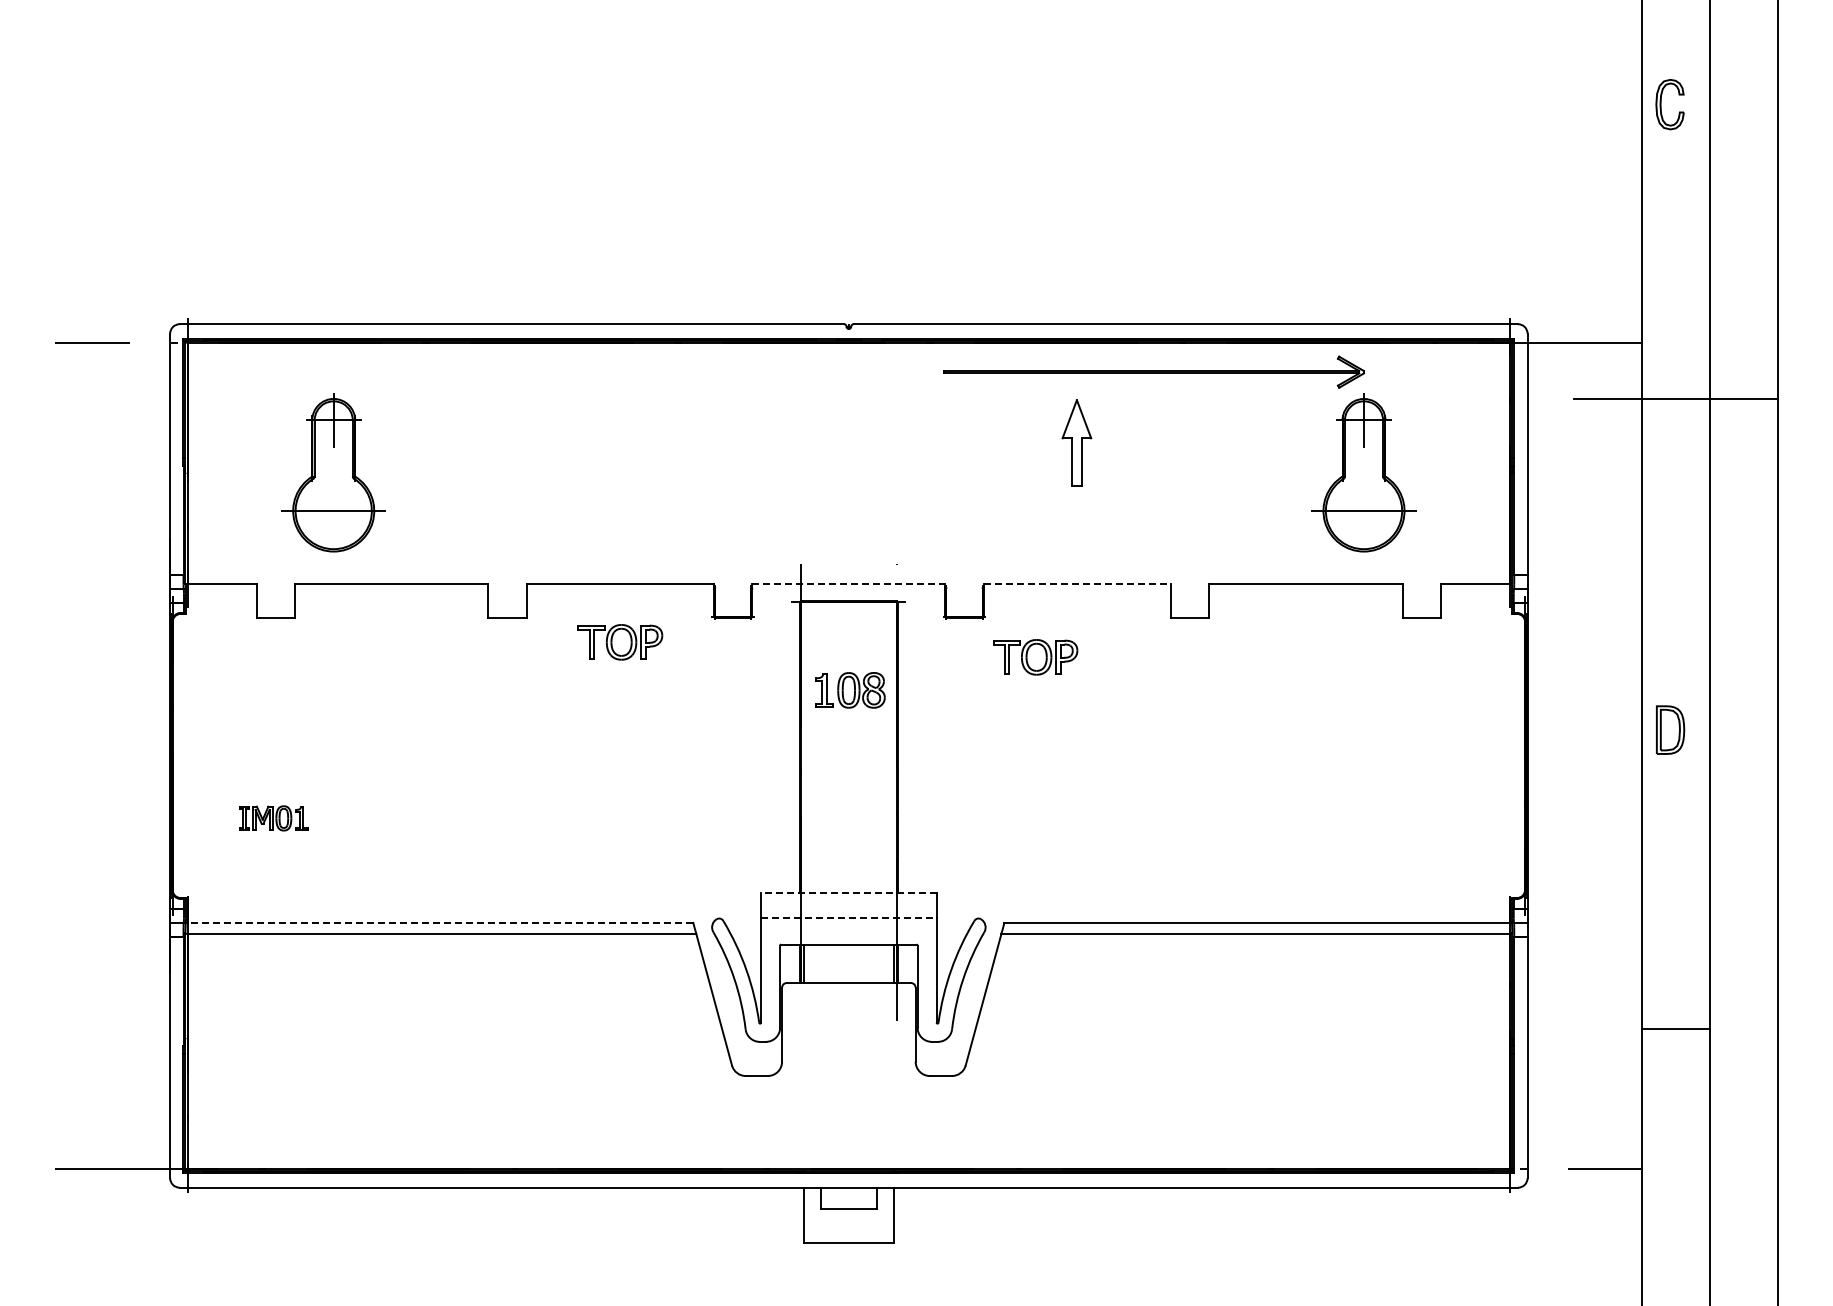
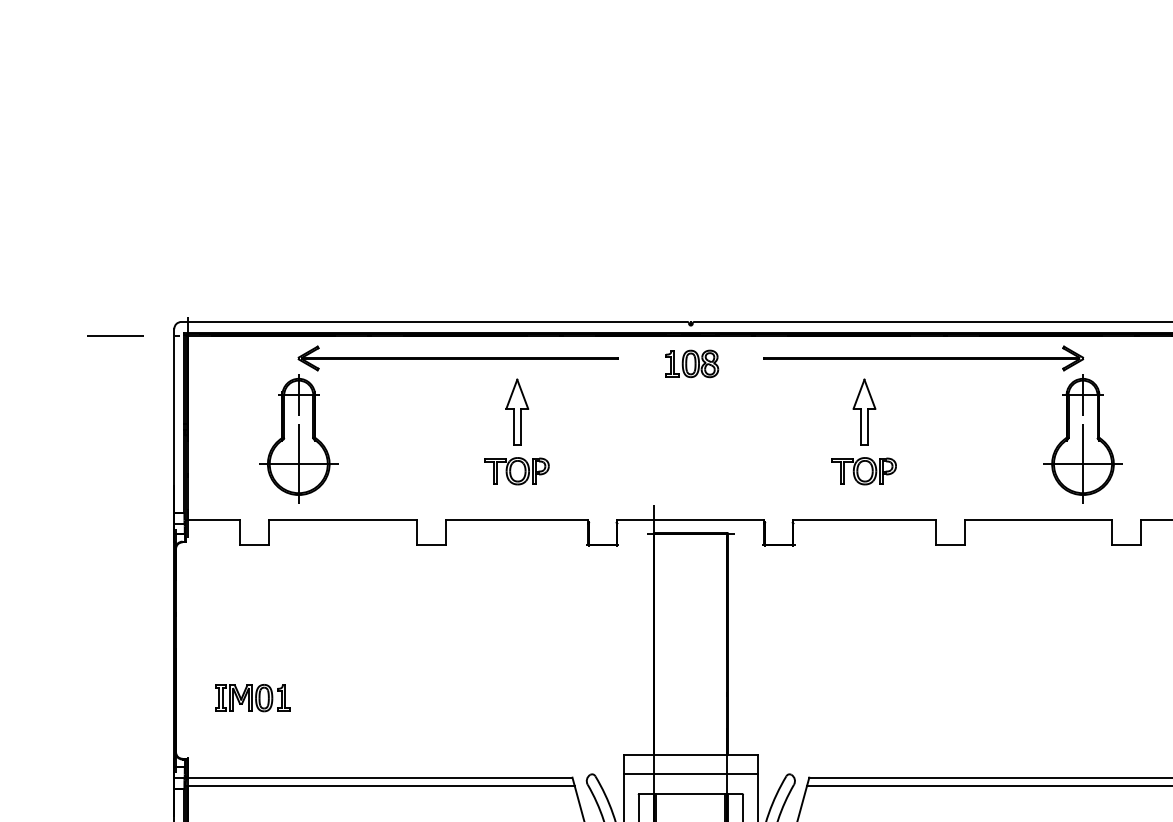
part: (542, 371) -> (457, 357), added
part: (620, 442) -> (517, 411), added
line: (333, 510) -> (298, 463), added
line: (1364, 510) -> (1083, 463), added
line: (848, 584) -> (690, 520), dashed -> solid
line: (1077, 584) -> (864, 520), dashed -> solid
part: (620, 642) -> (517, 471), moved
part: (1035, 657) -> (864, 471), moved
part: (850, 690) -> (692, 364), moved
part: (273, 818) -> (252, 698), size x1.43
line: (848, 893) -> (690, 755), dashed -> solid
line: (848, 917) -> (690, 773), dashed -> solid
line: (440, 922) -> (380, 777), dashed -> solid

